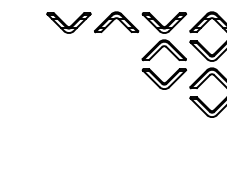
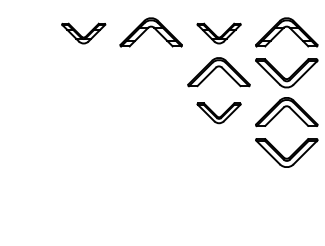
part: (68, 22) -> (83, 33), size x0.7
part: (163, 22) -> (218, 33), size x0.7
part: (163, 79) -> (218, 113), size x0.7

